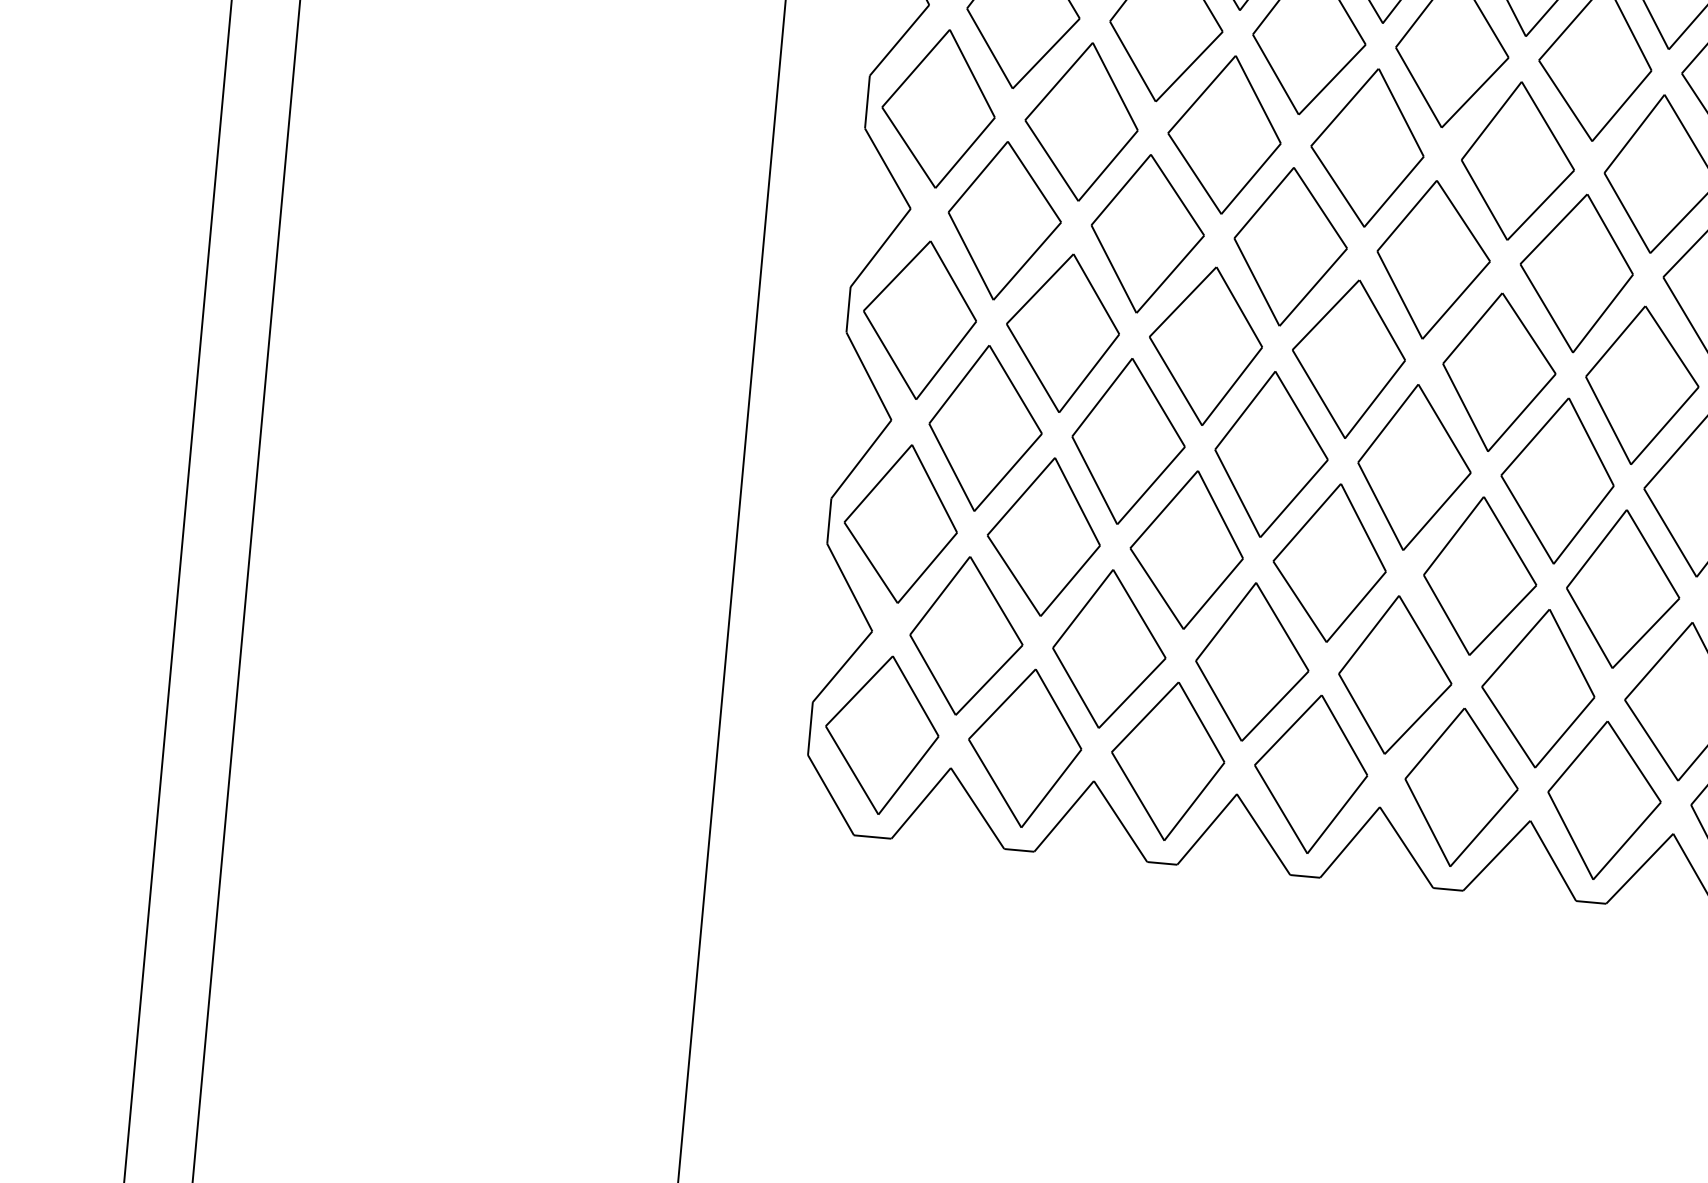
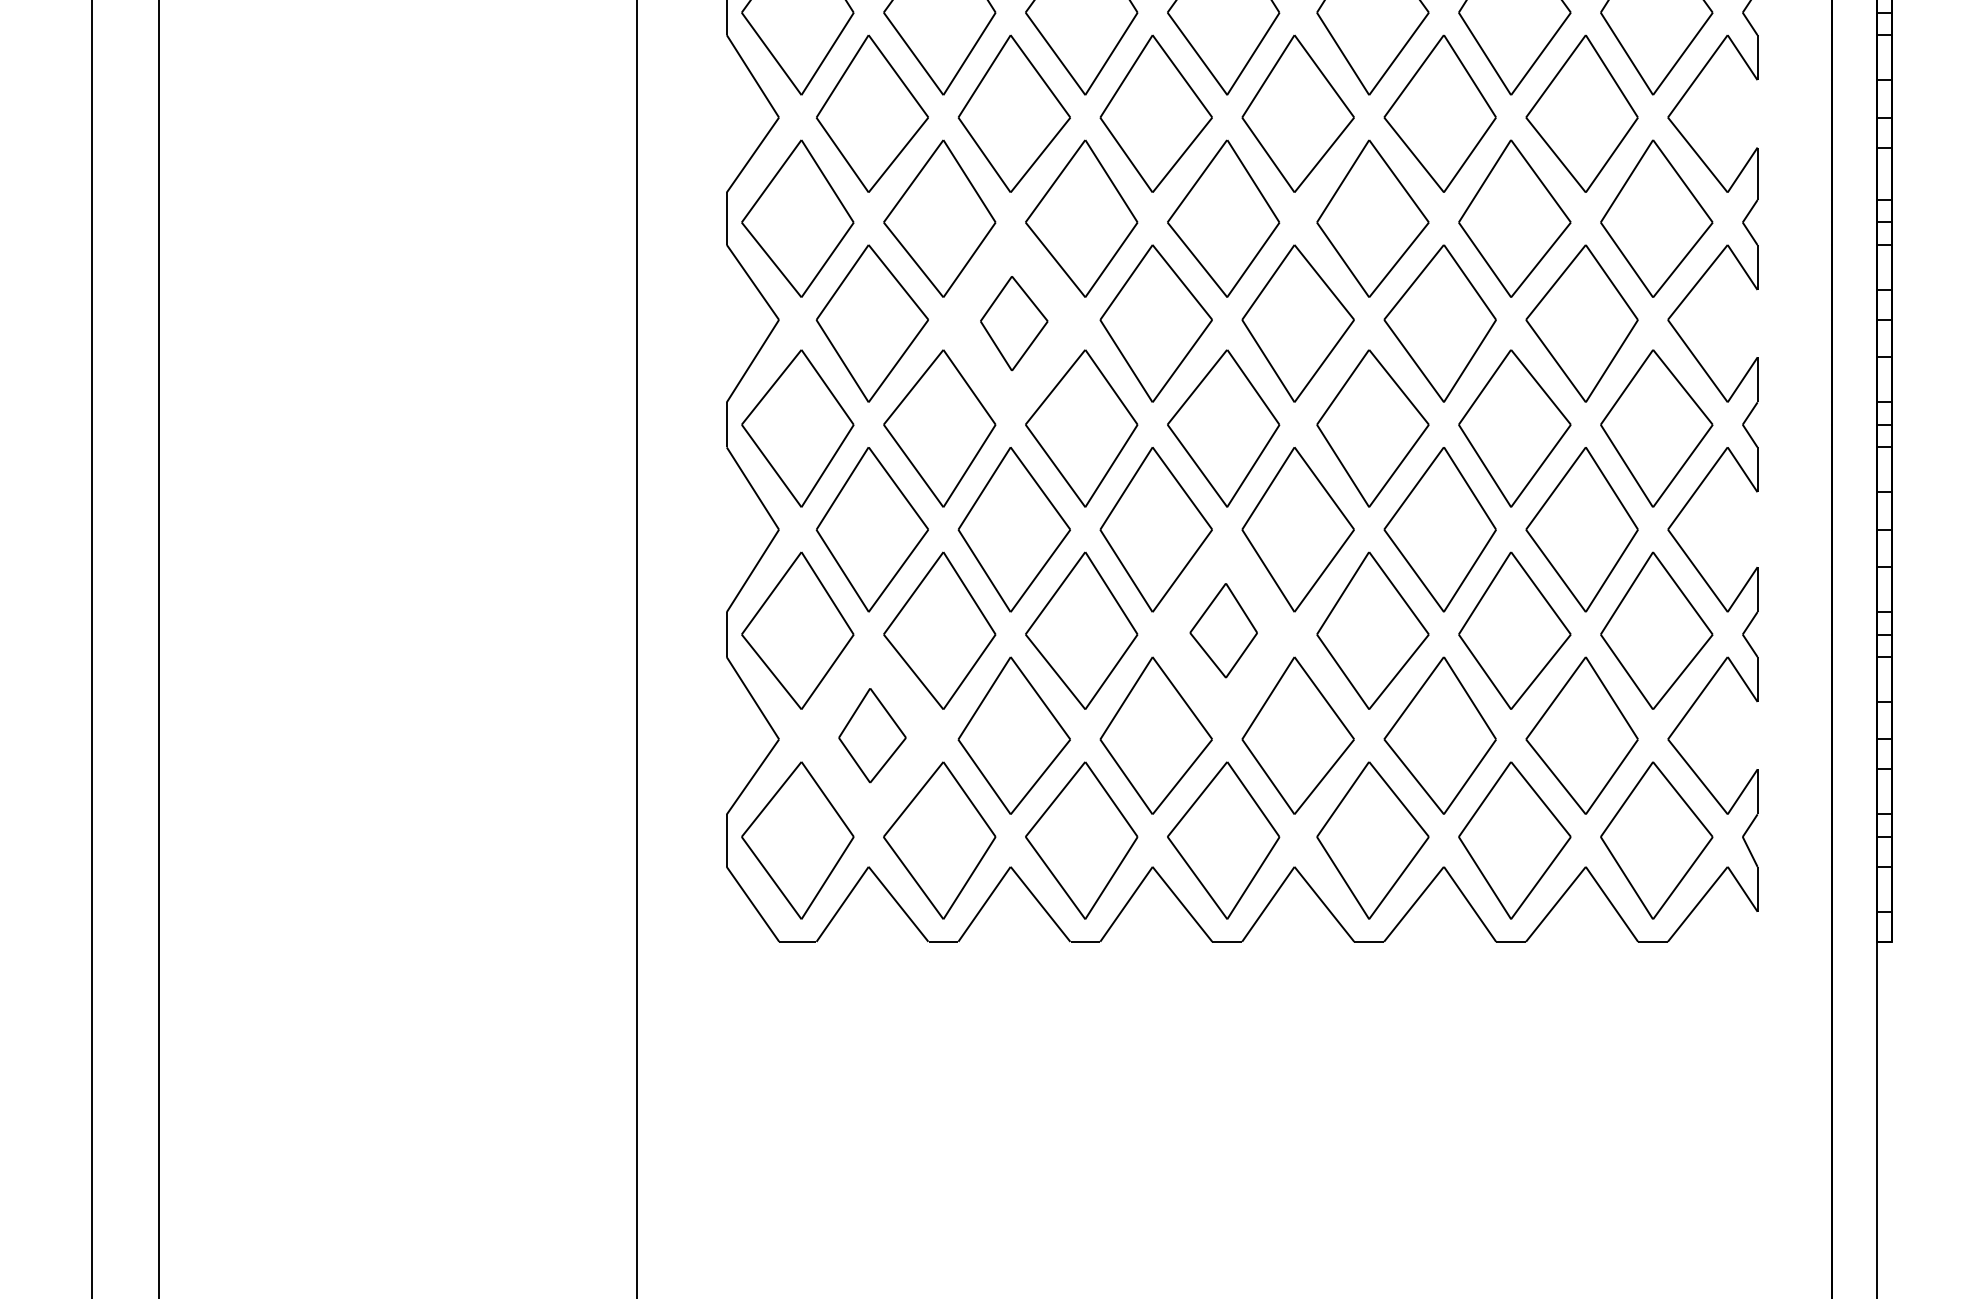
part: (1146, 233) -> (1013, 323), size x0.6
part: (1329, 562) -> (1223, 630), size x0.6
part: (966, 636) -> (872, 735), size x0.6

